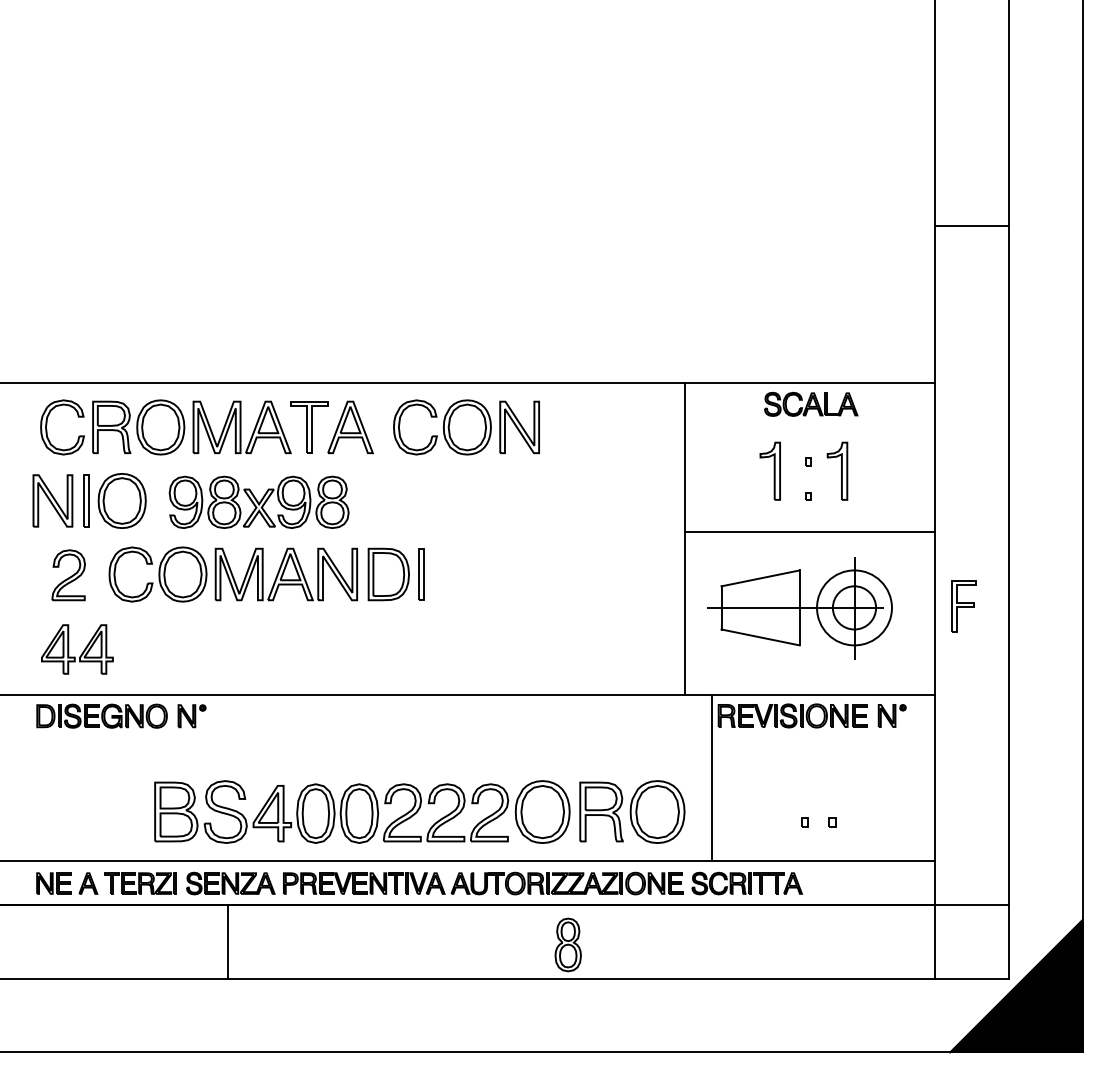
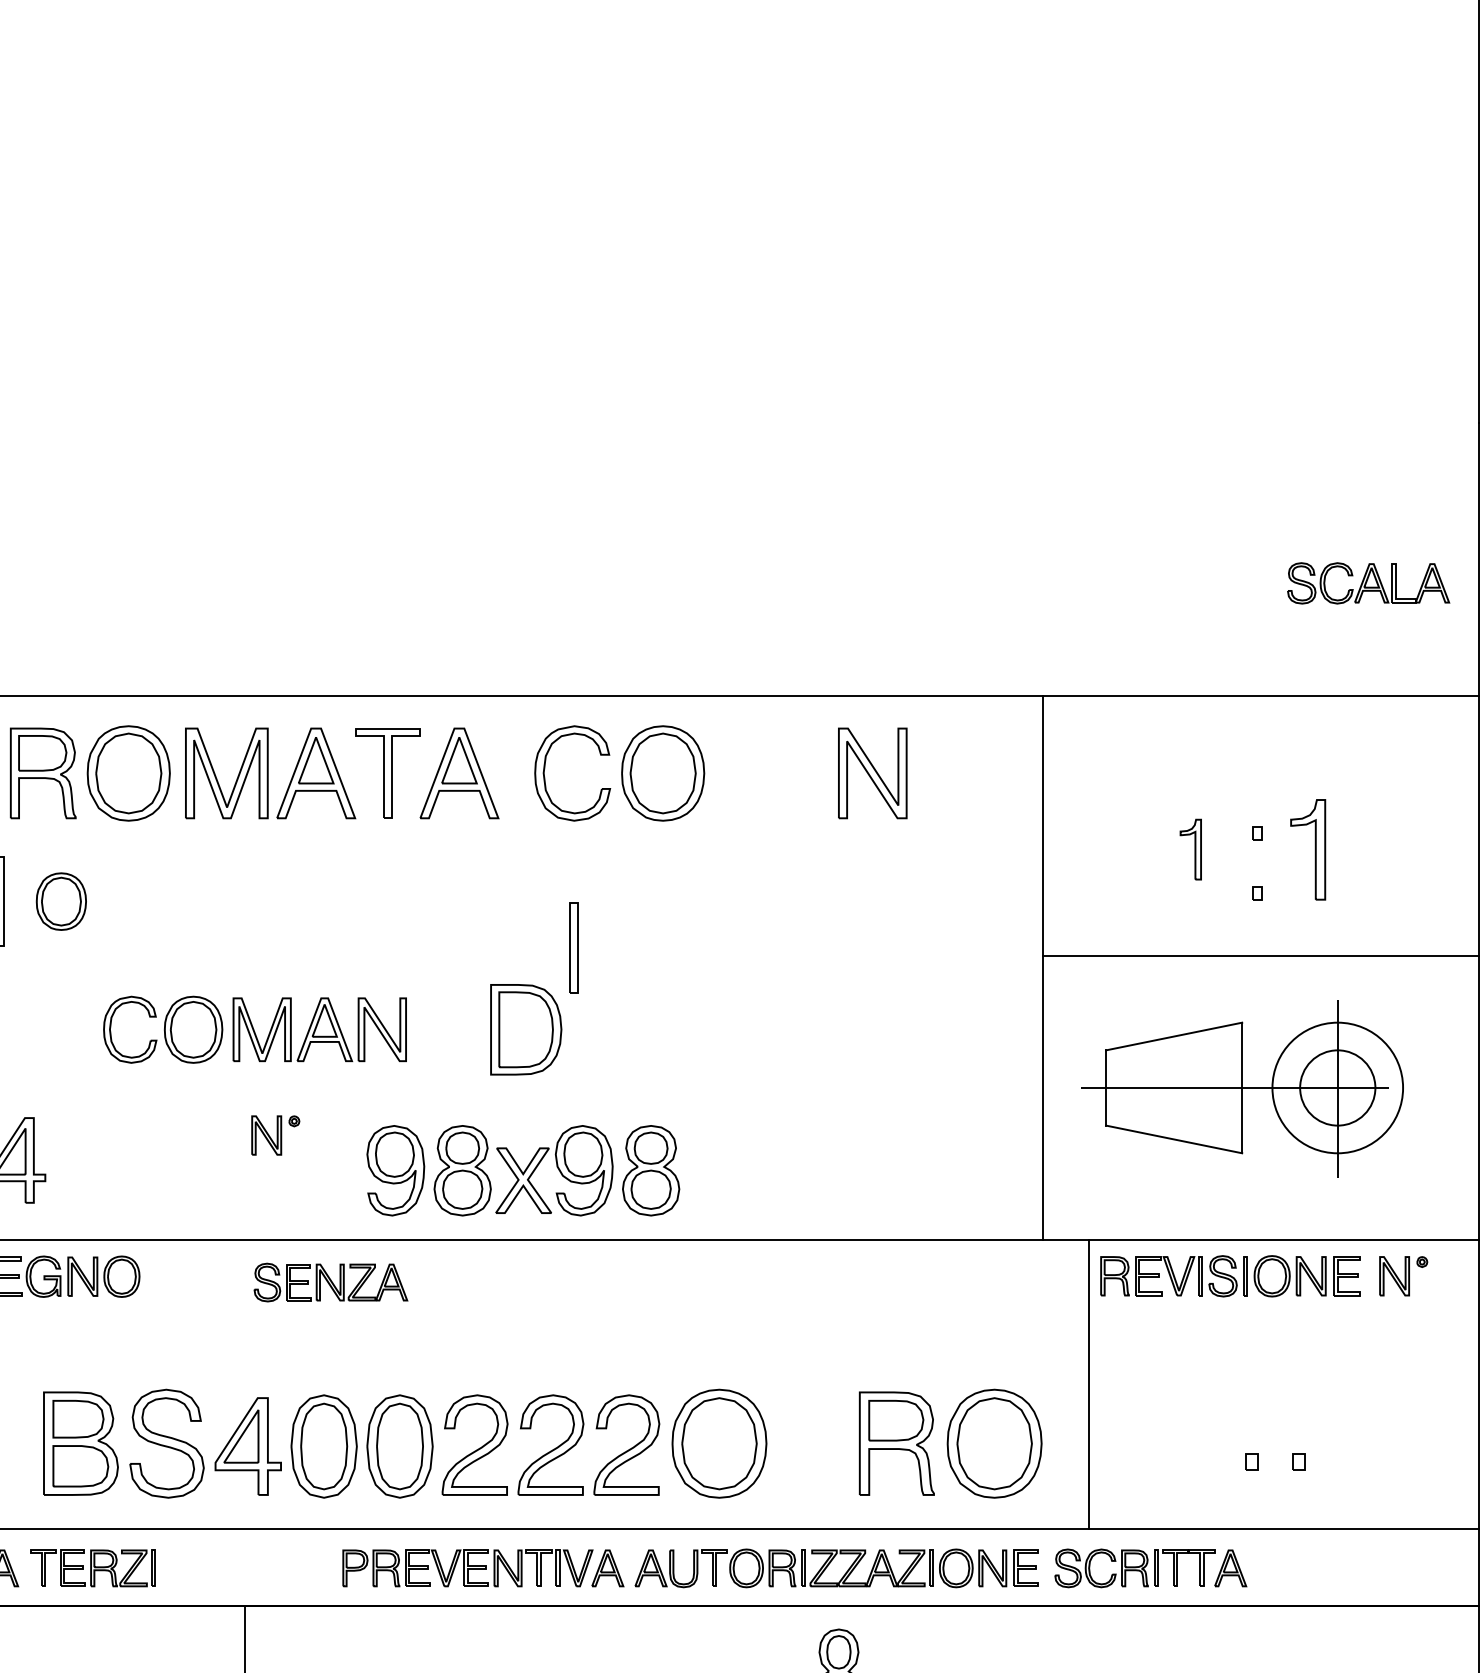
part: (811, 403) -> (1369, 581), moved
part: (519, 427) -> (872, 773), moved
part: (769, 470) -> (1189, 848), size x0.6
part: (121, 500) -> (60, 900), size x0.6
part: (258, 501) -> (522, 1169), moved
part: (232, 574) -> (253, 1029), size x0.7
part: (421, 574) -> (574, 947), moved
part: (191, 716) -> (274, 1136), moved
part: (362, 811) -> (405, 1442), moved
part: (230, 883) -> (330, 1282), moved

